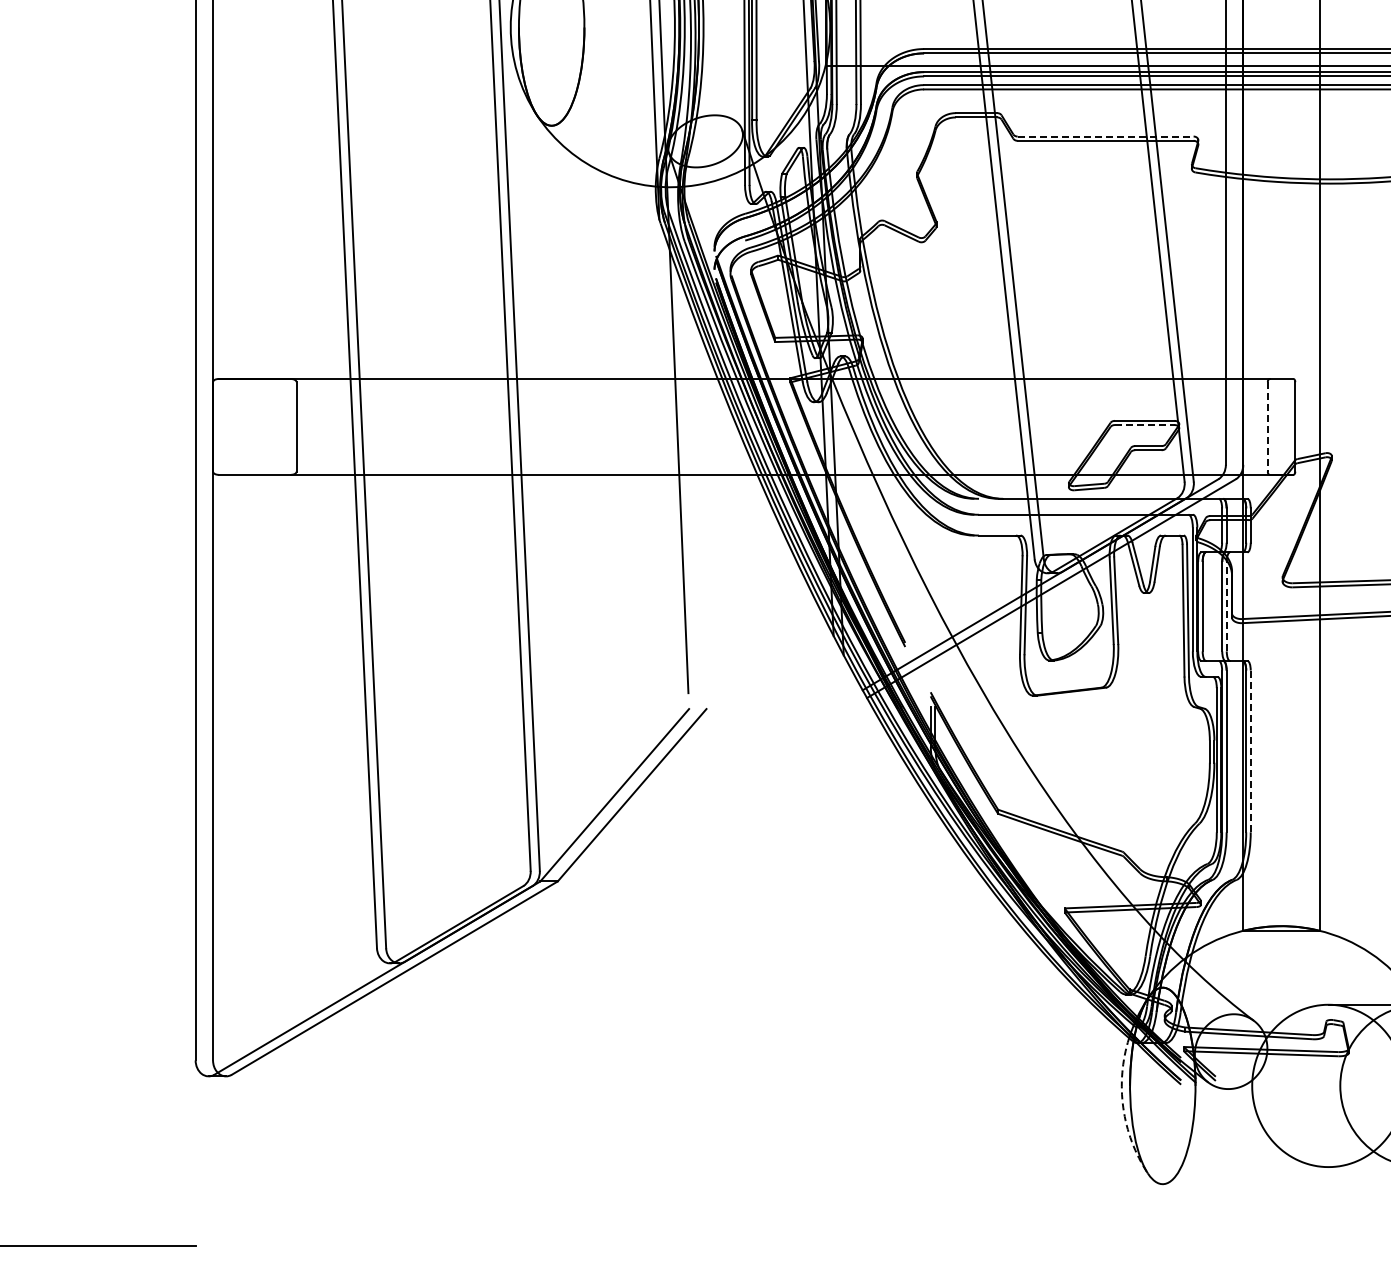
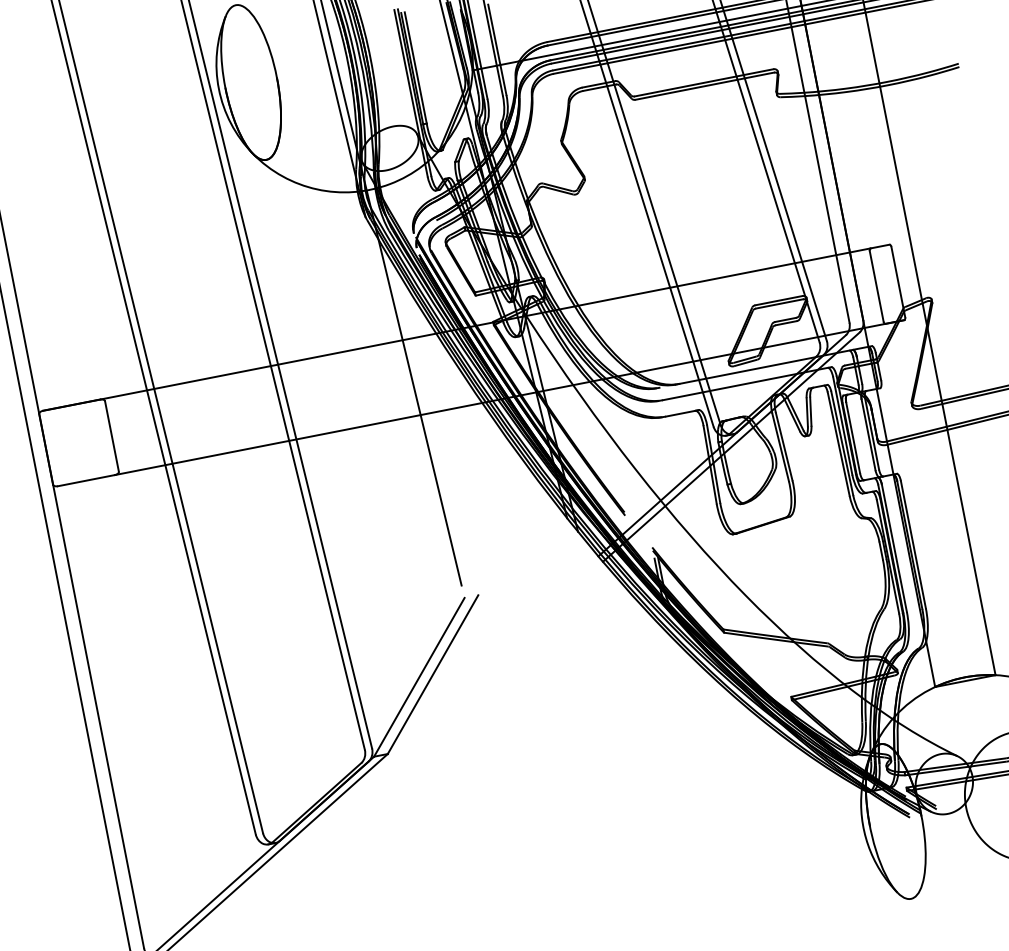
line: (1105, 136) -> (704, 82), dashed -> solid
line: (1144, 425) -> (779, 304), dashed -> solid
line: (1267, 426) -> (876, 286), dashed -> solid
line: (1226, 606) -> (871, 434), dashed -> solid
line: (1250, 751) -> (913, 544), dashed -> solid
arc: (1123, 1107) -> (868, 844), dashed -> solid

